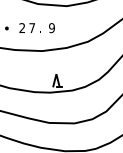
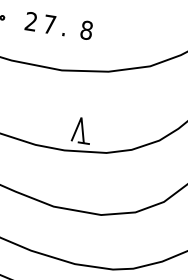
text: (51, 28) -> (85, 30), 9 -> 8

